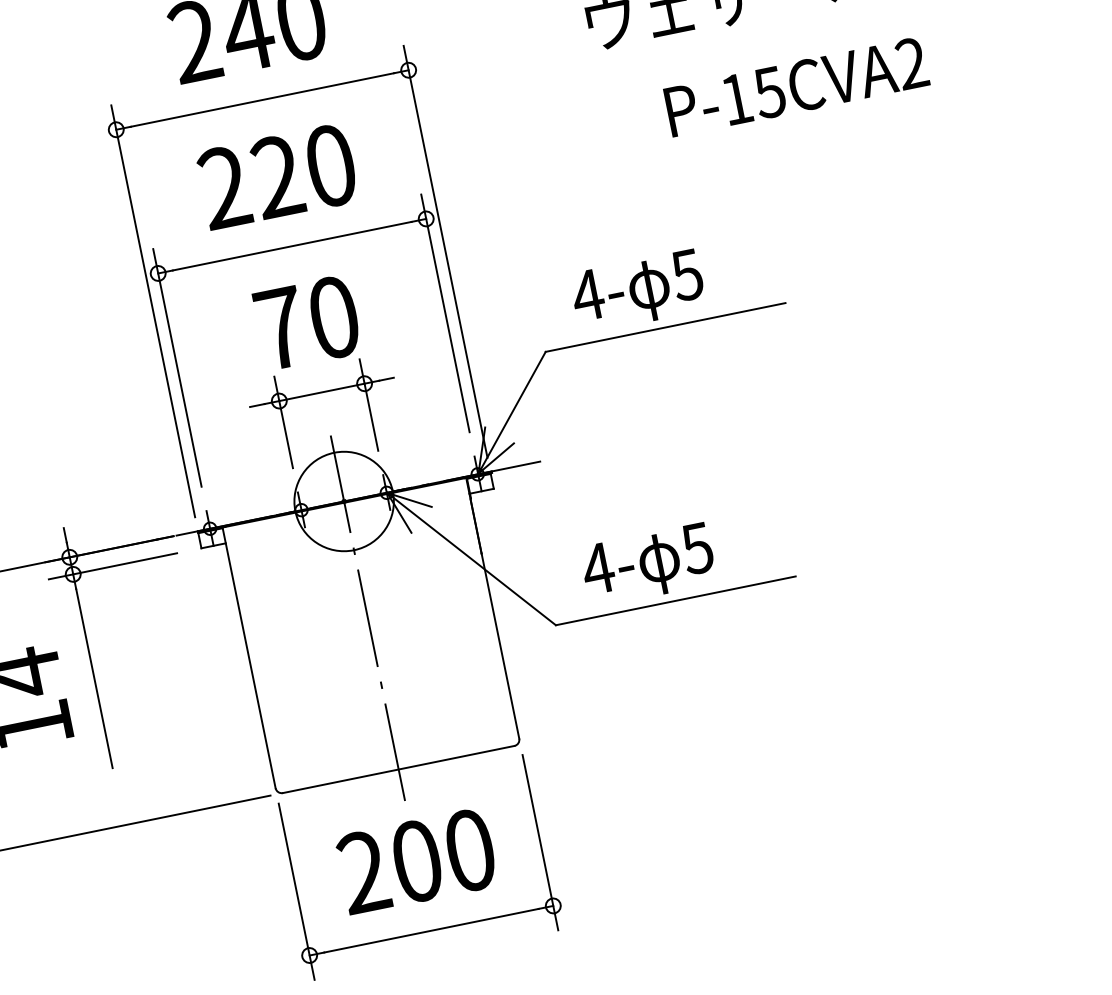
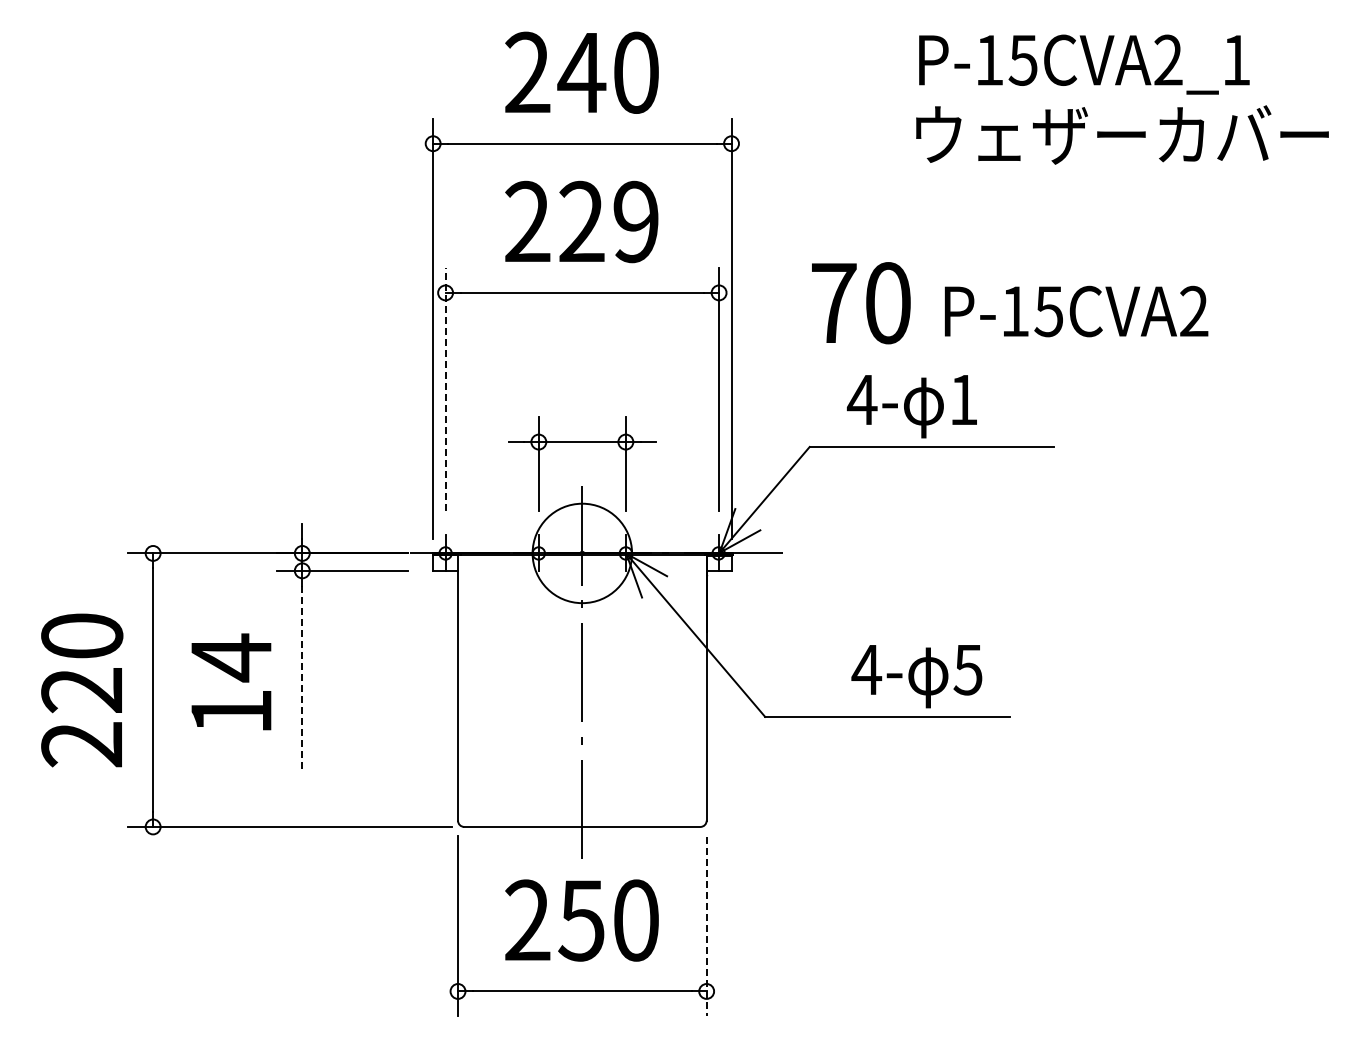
text: (796, 87) -> (1076, 311), moved
text: (330, 165) -> (635, 221), 220 -> 229
text: (687, 275) -> (963, 400), 5 -> 1
text: (308, 323) -> (861, 303), moved
line: (177, 367) -> (445, 388), solid -> dashed
text: (648, 565) -> (916, 676), moved
line: (94, 678) -> (302, 677), solid -> dashed
line: (540, 843) -> (706, 927), solid -> dashed
text: (416, 861) -> (581, 920), 200 -> 250

